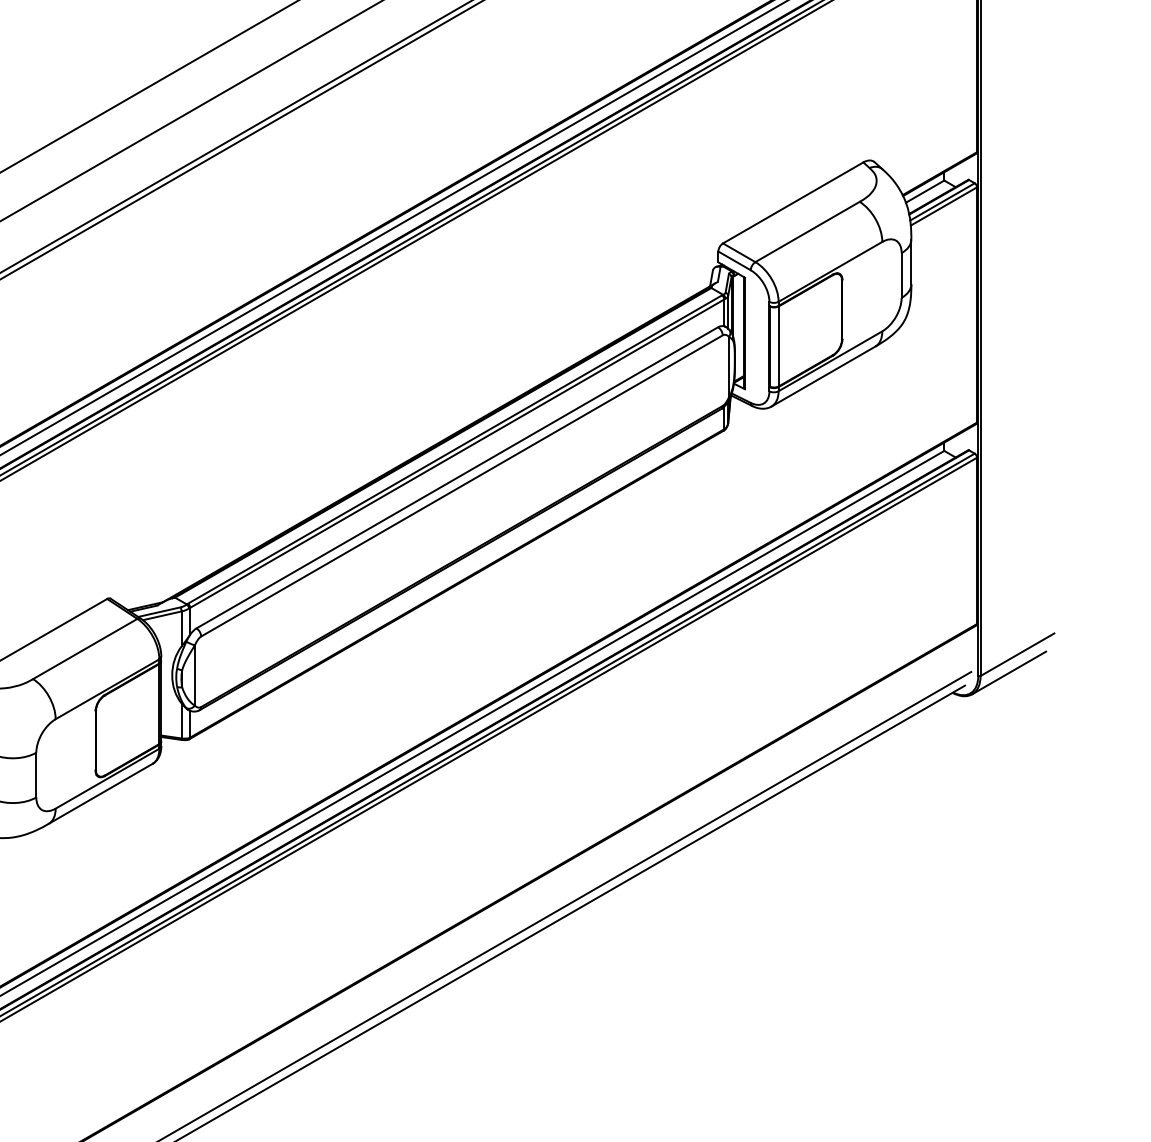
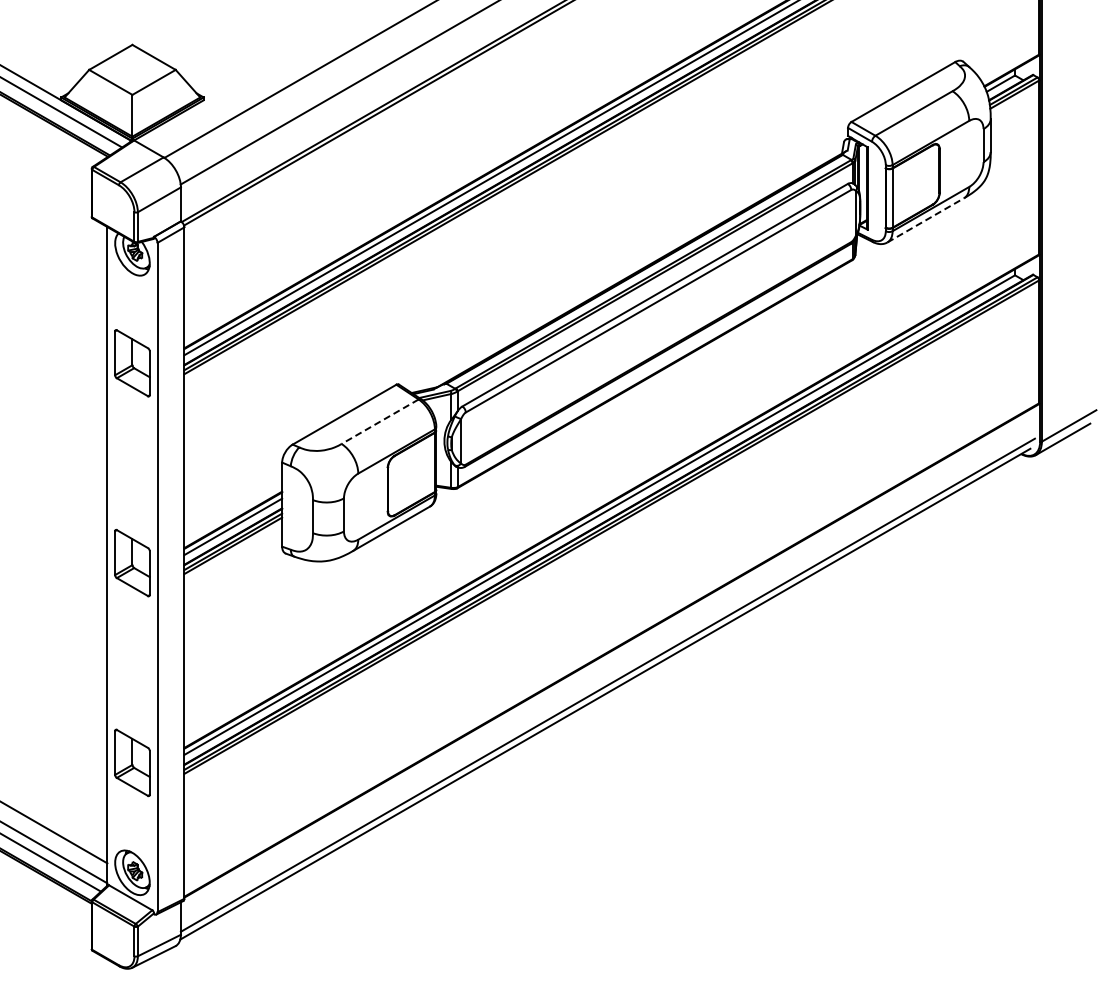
line: (824, 376) -> (926, 220), solid -> dashed
line: (85, 648) -> (380, 421), solid -> dashed

